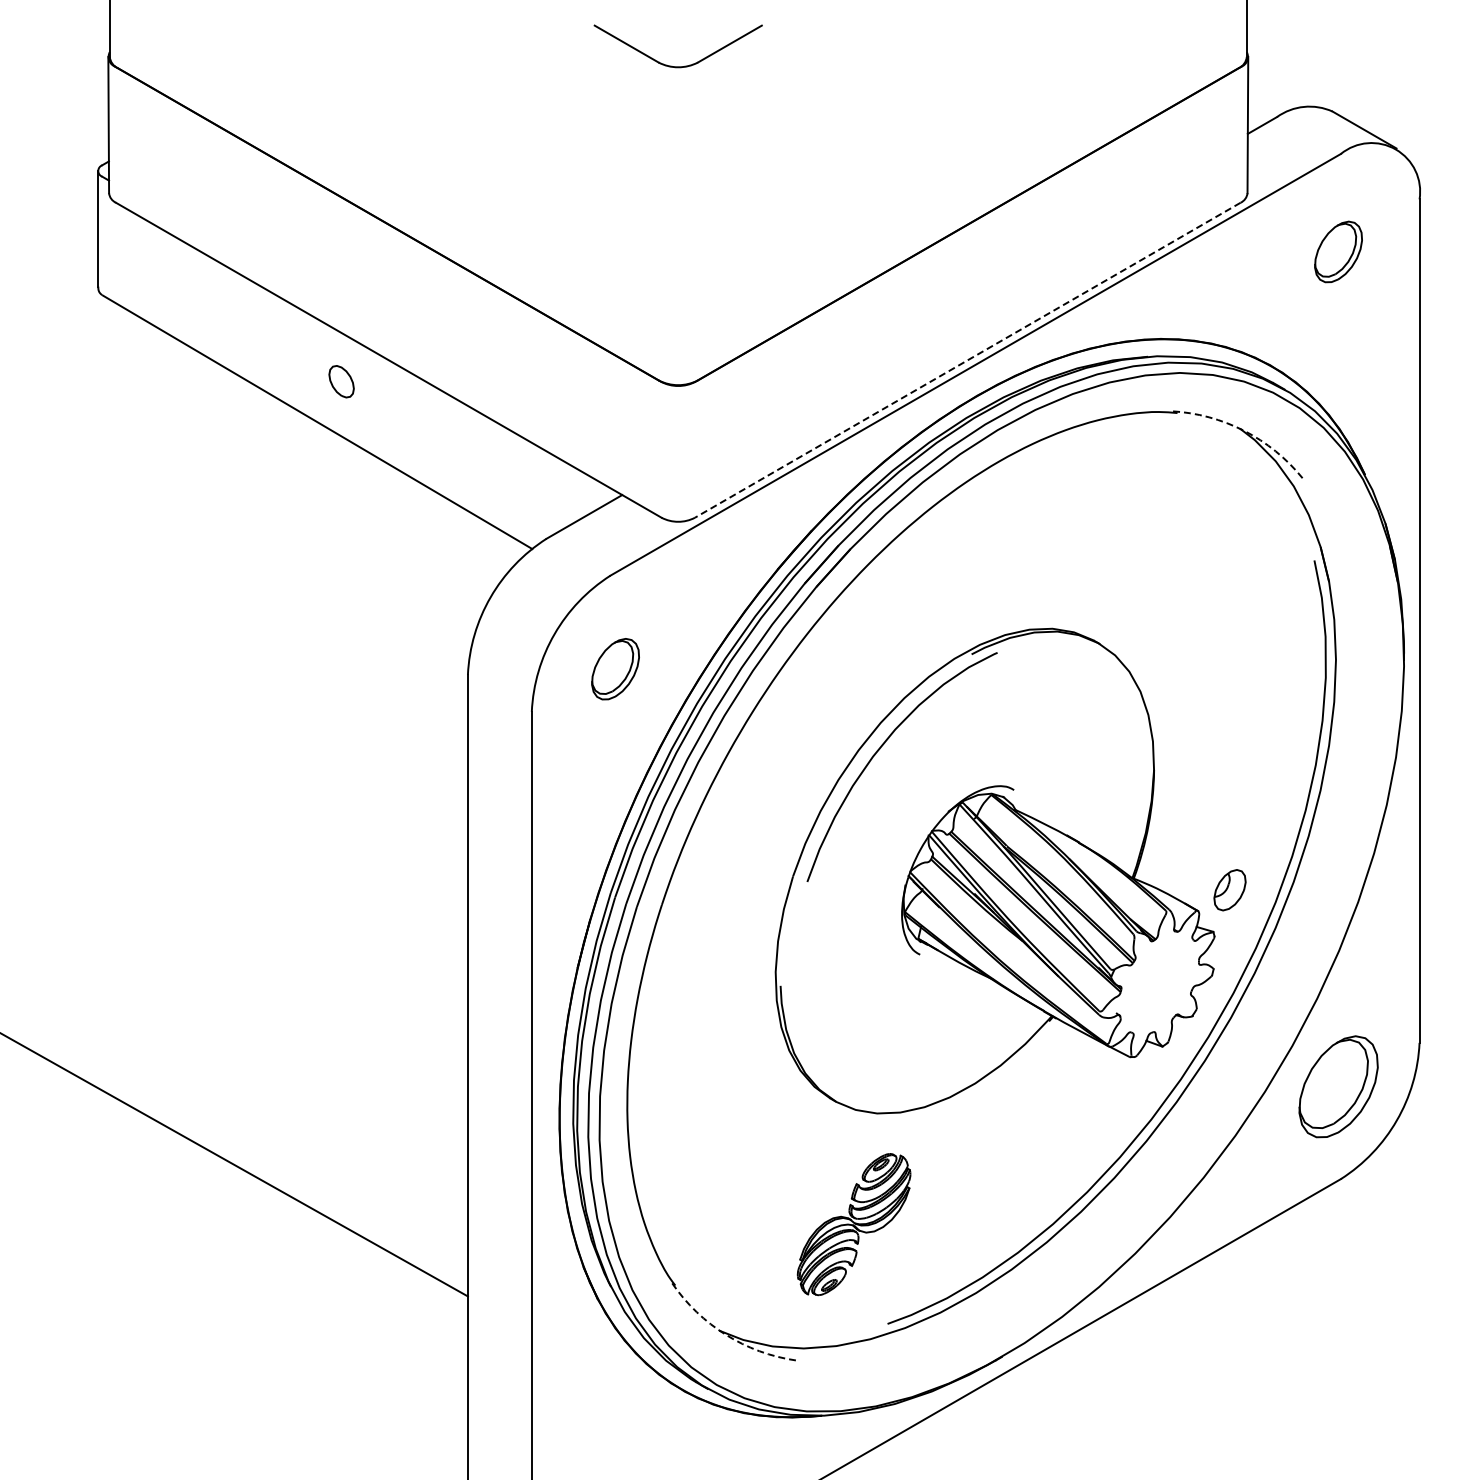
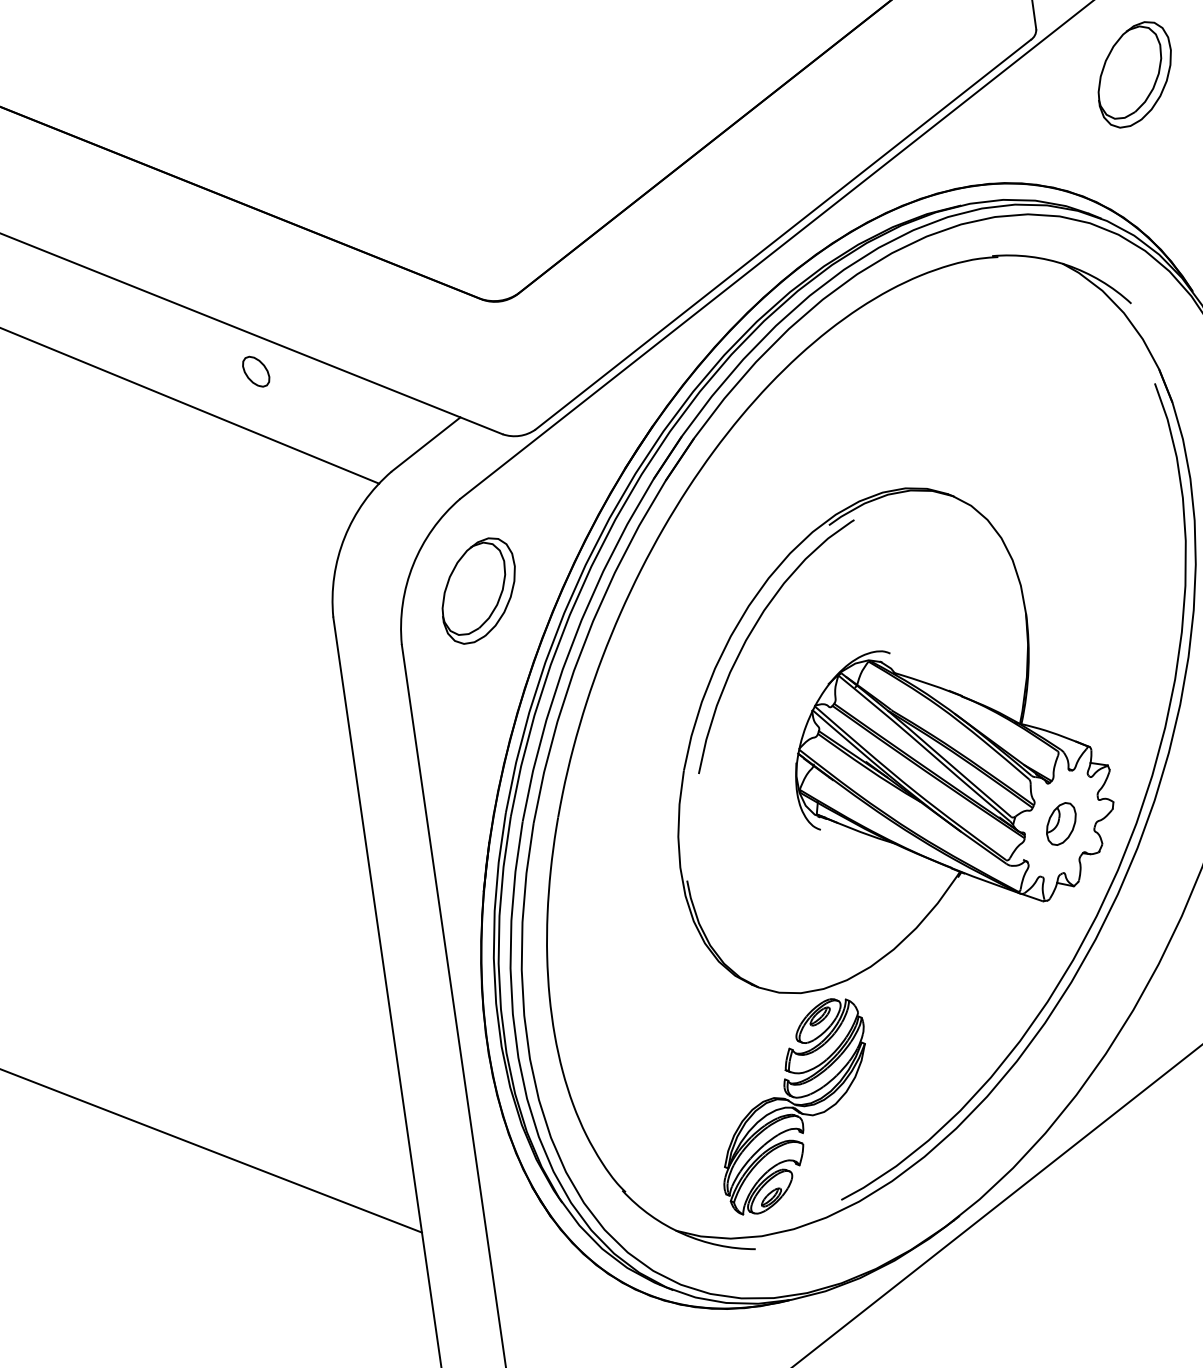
part: (1338, 251) -> (1134, 74), size x1.67
line: (967, 360) -> (782, 234), dashed -> solid
part: (341, 381) -> (256, 371), moved
arc: (1244, 430) -> (1067, 264), dashed -> solid
part: (615, 668) -> (478, 590), size x1.67
part: (1229, 890) -> (1060, 824), moved
part: (853, 1224) -> (793, 1106), size x1.43
arc: (726, 1334) -> (683, 1233), dashed -> solid

